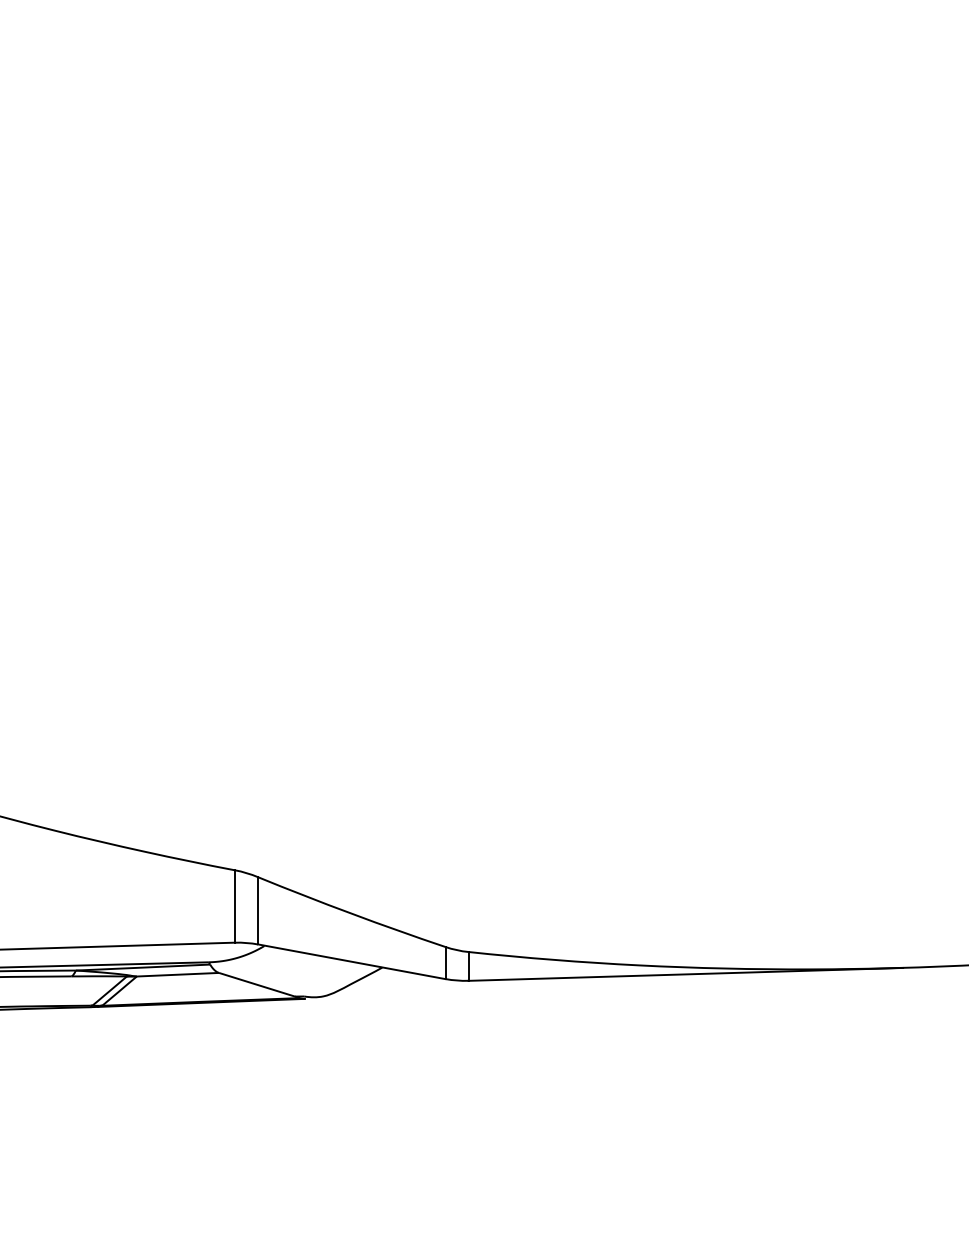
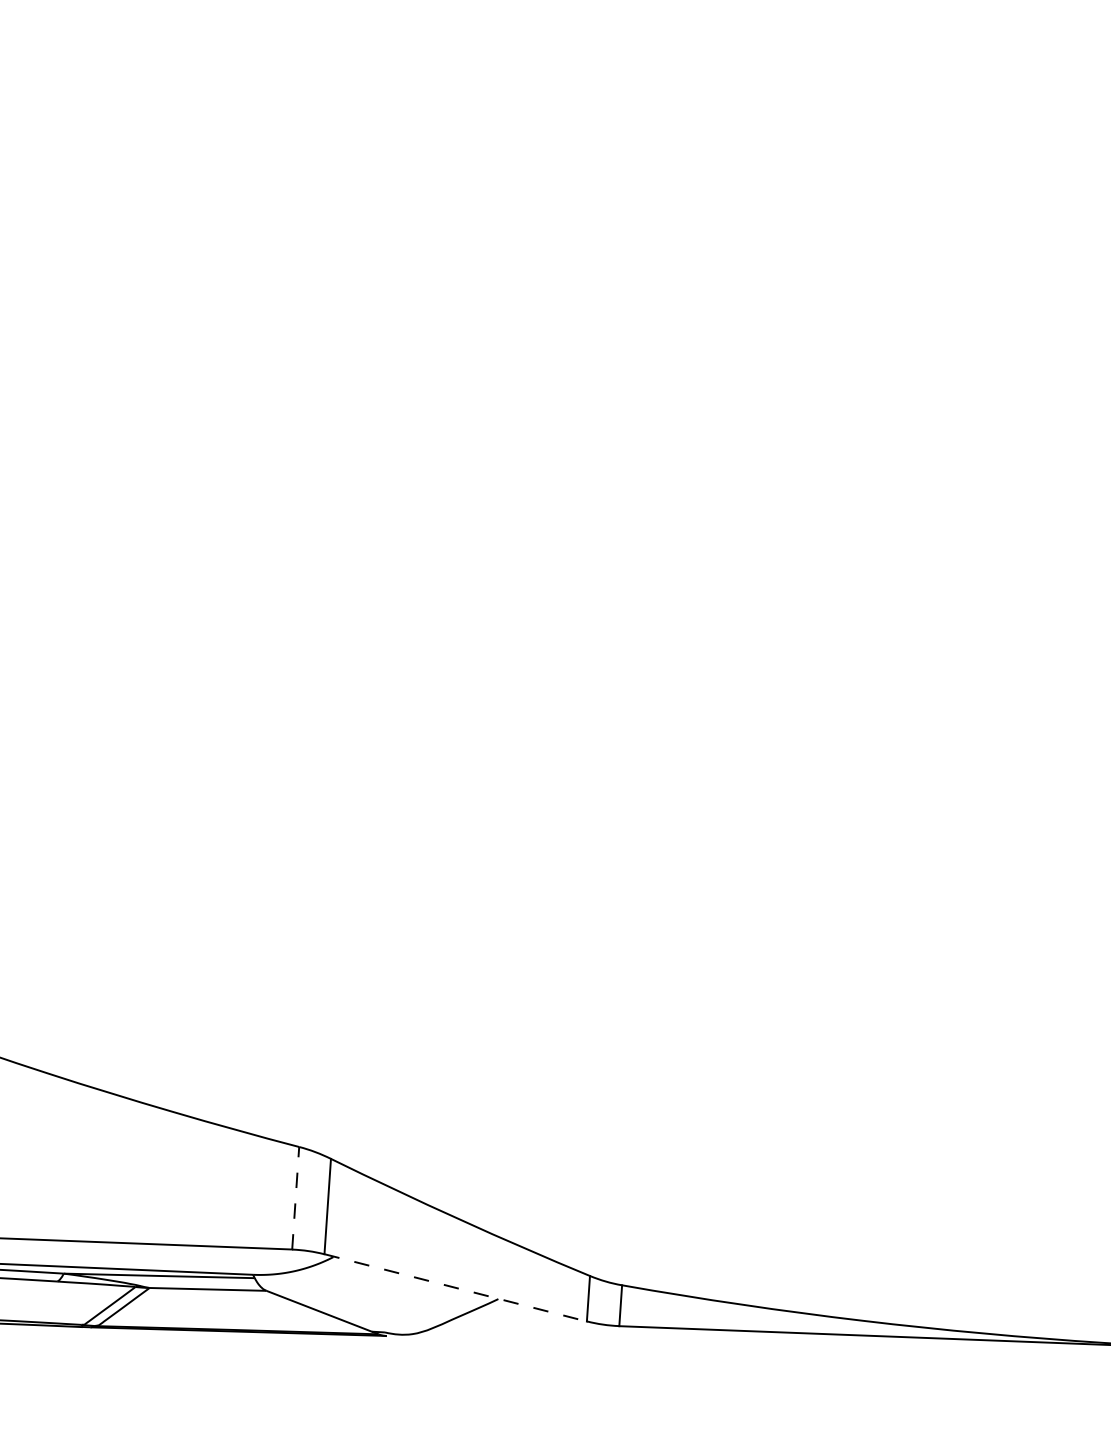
line: (235, 906) -> (296, 1198), solid -> dashed
line: (352, 961) -> (456, 1287), solid -> dashed

